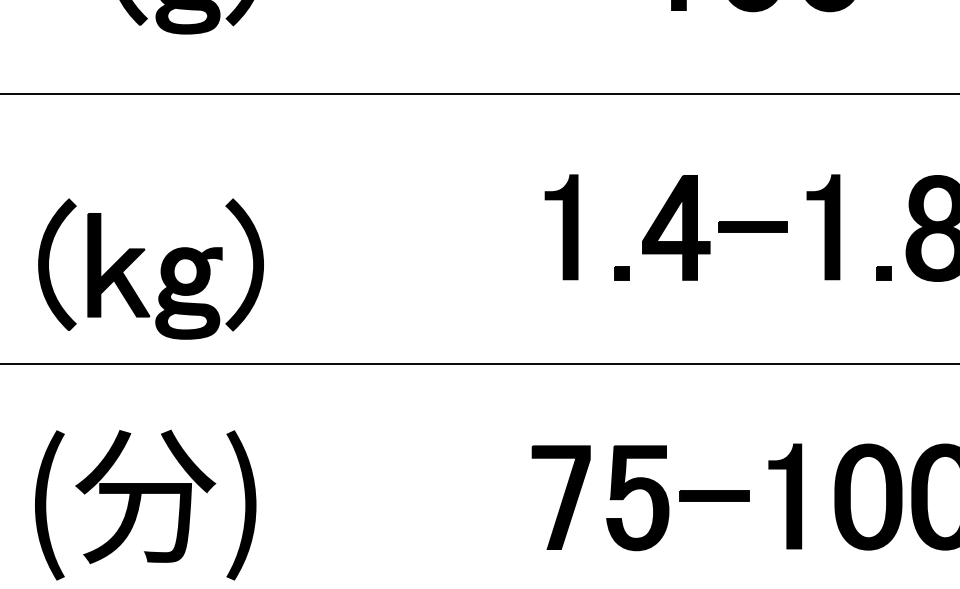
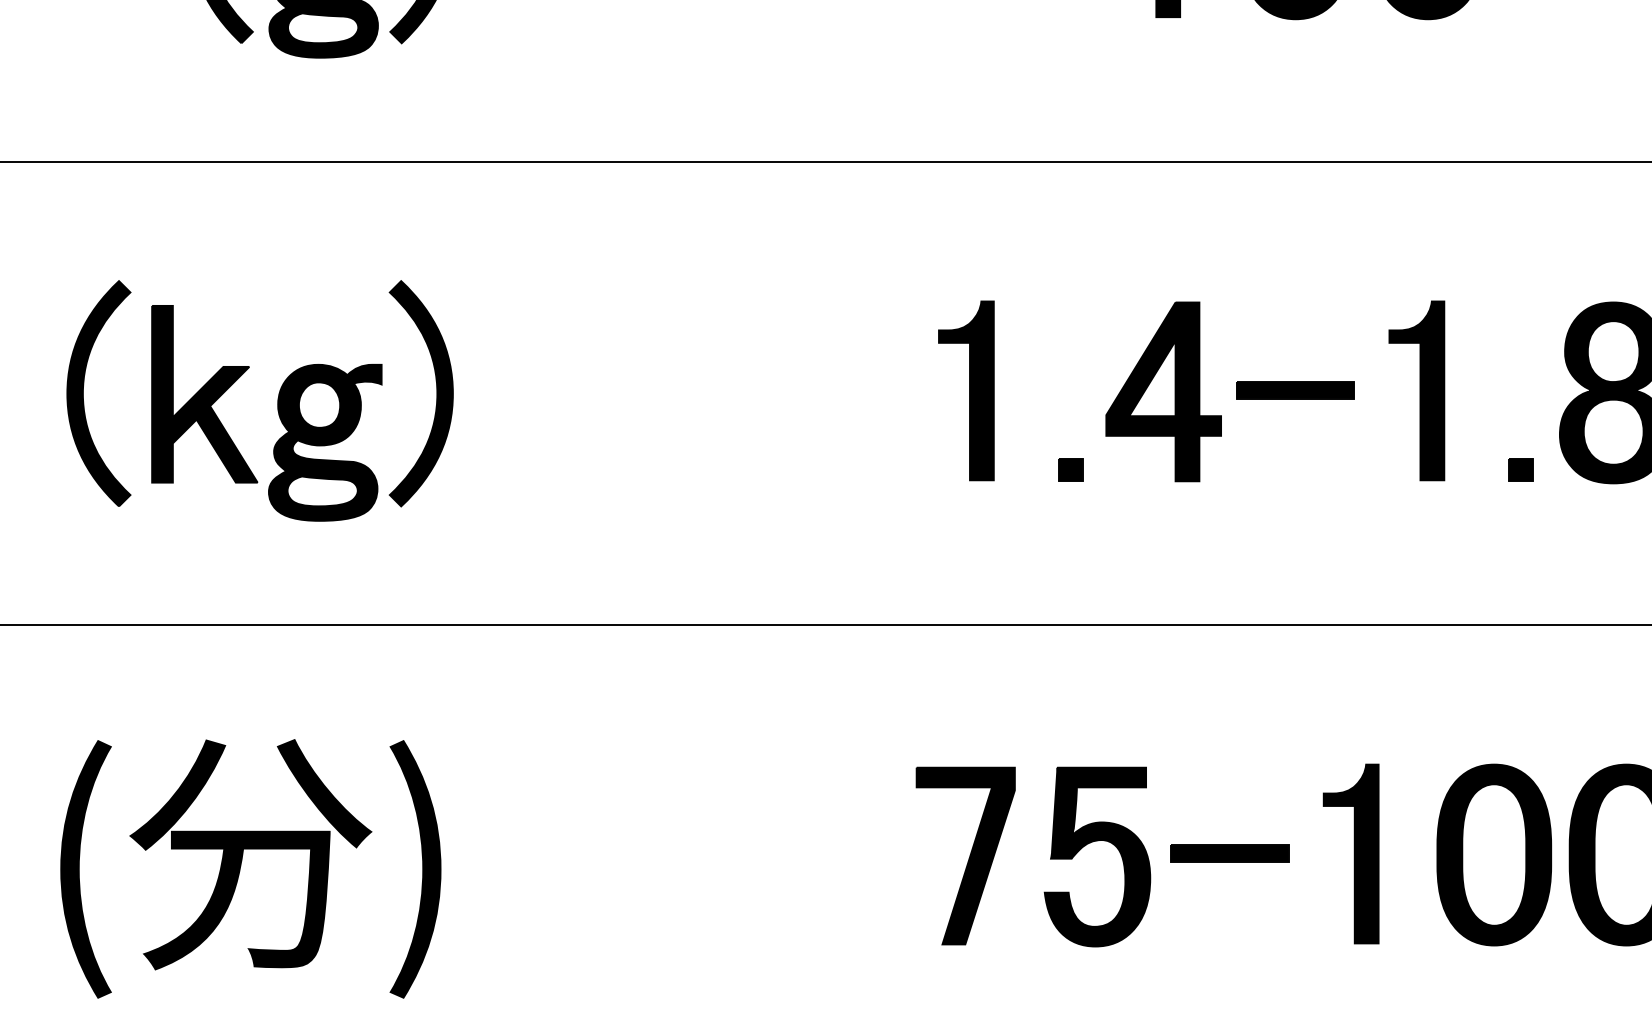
part: (160, 268) -> (276, 399), moved

